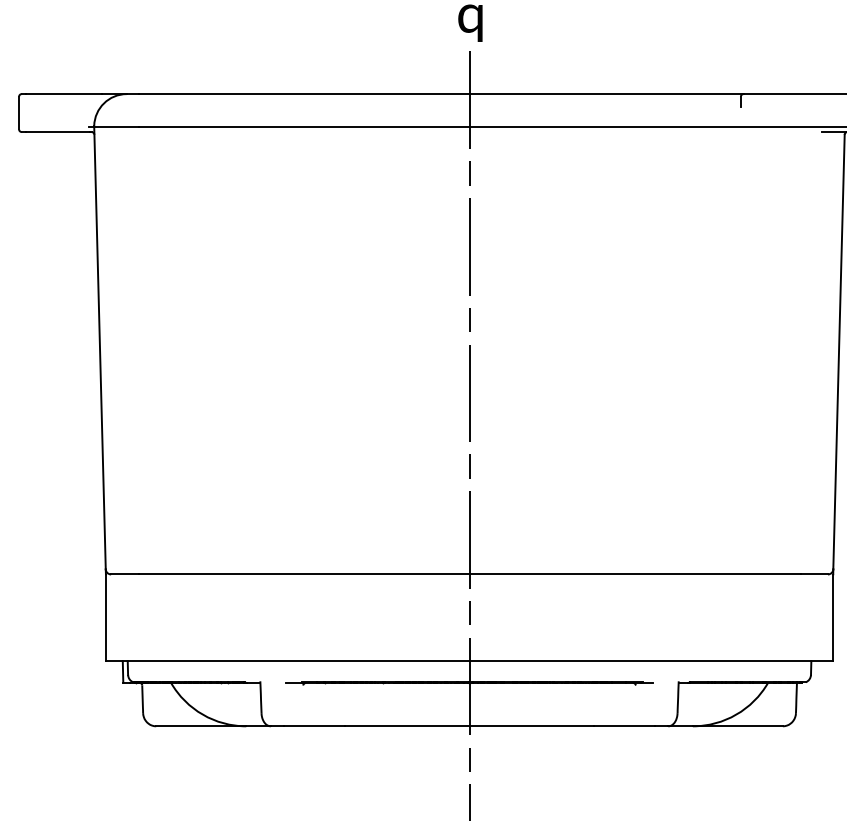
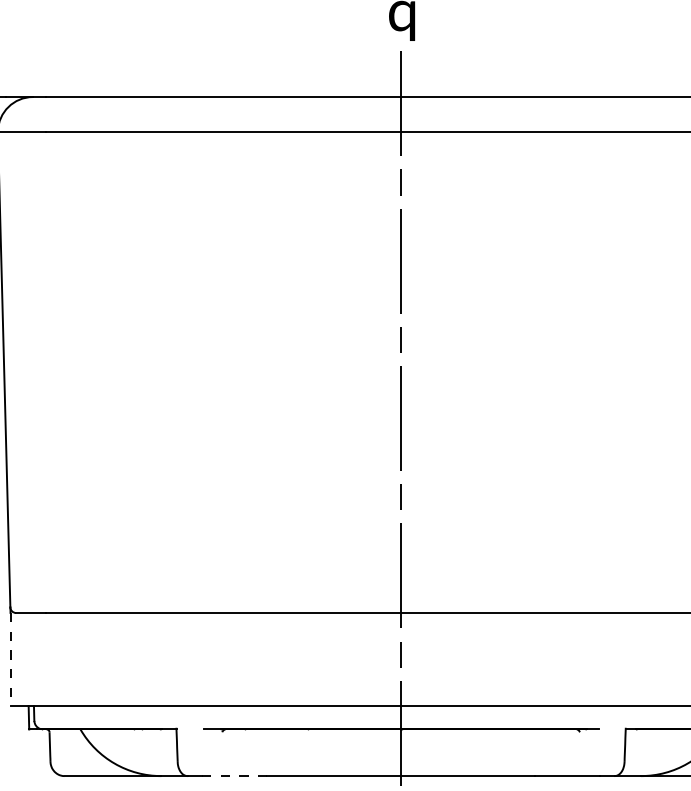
line: (105, 618) -> (10, 660), solid -> dashed
line: (315, 726) -> (235, 776), solid -> dashed

